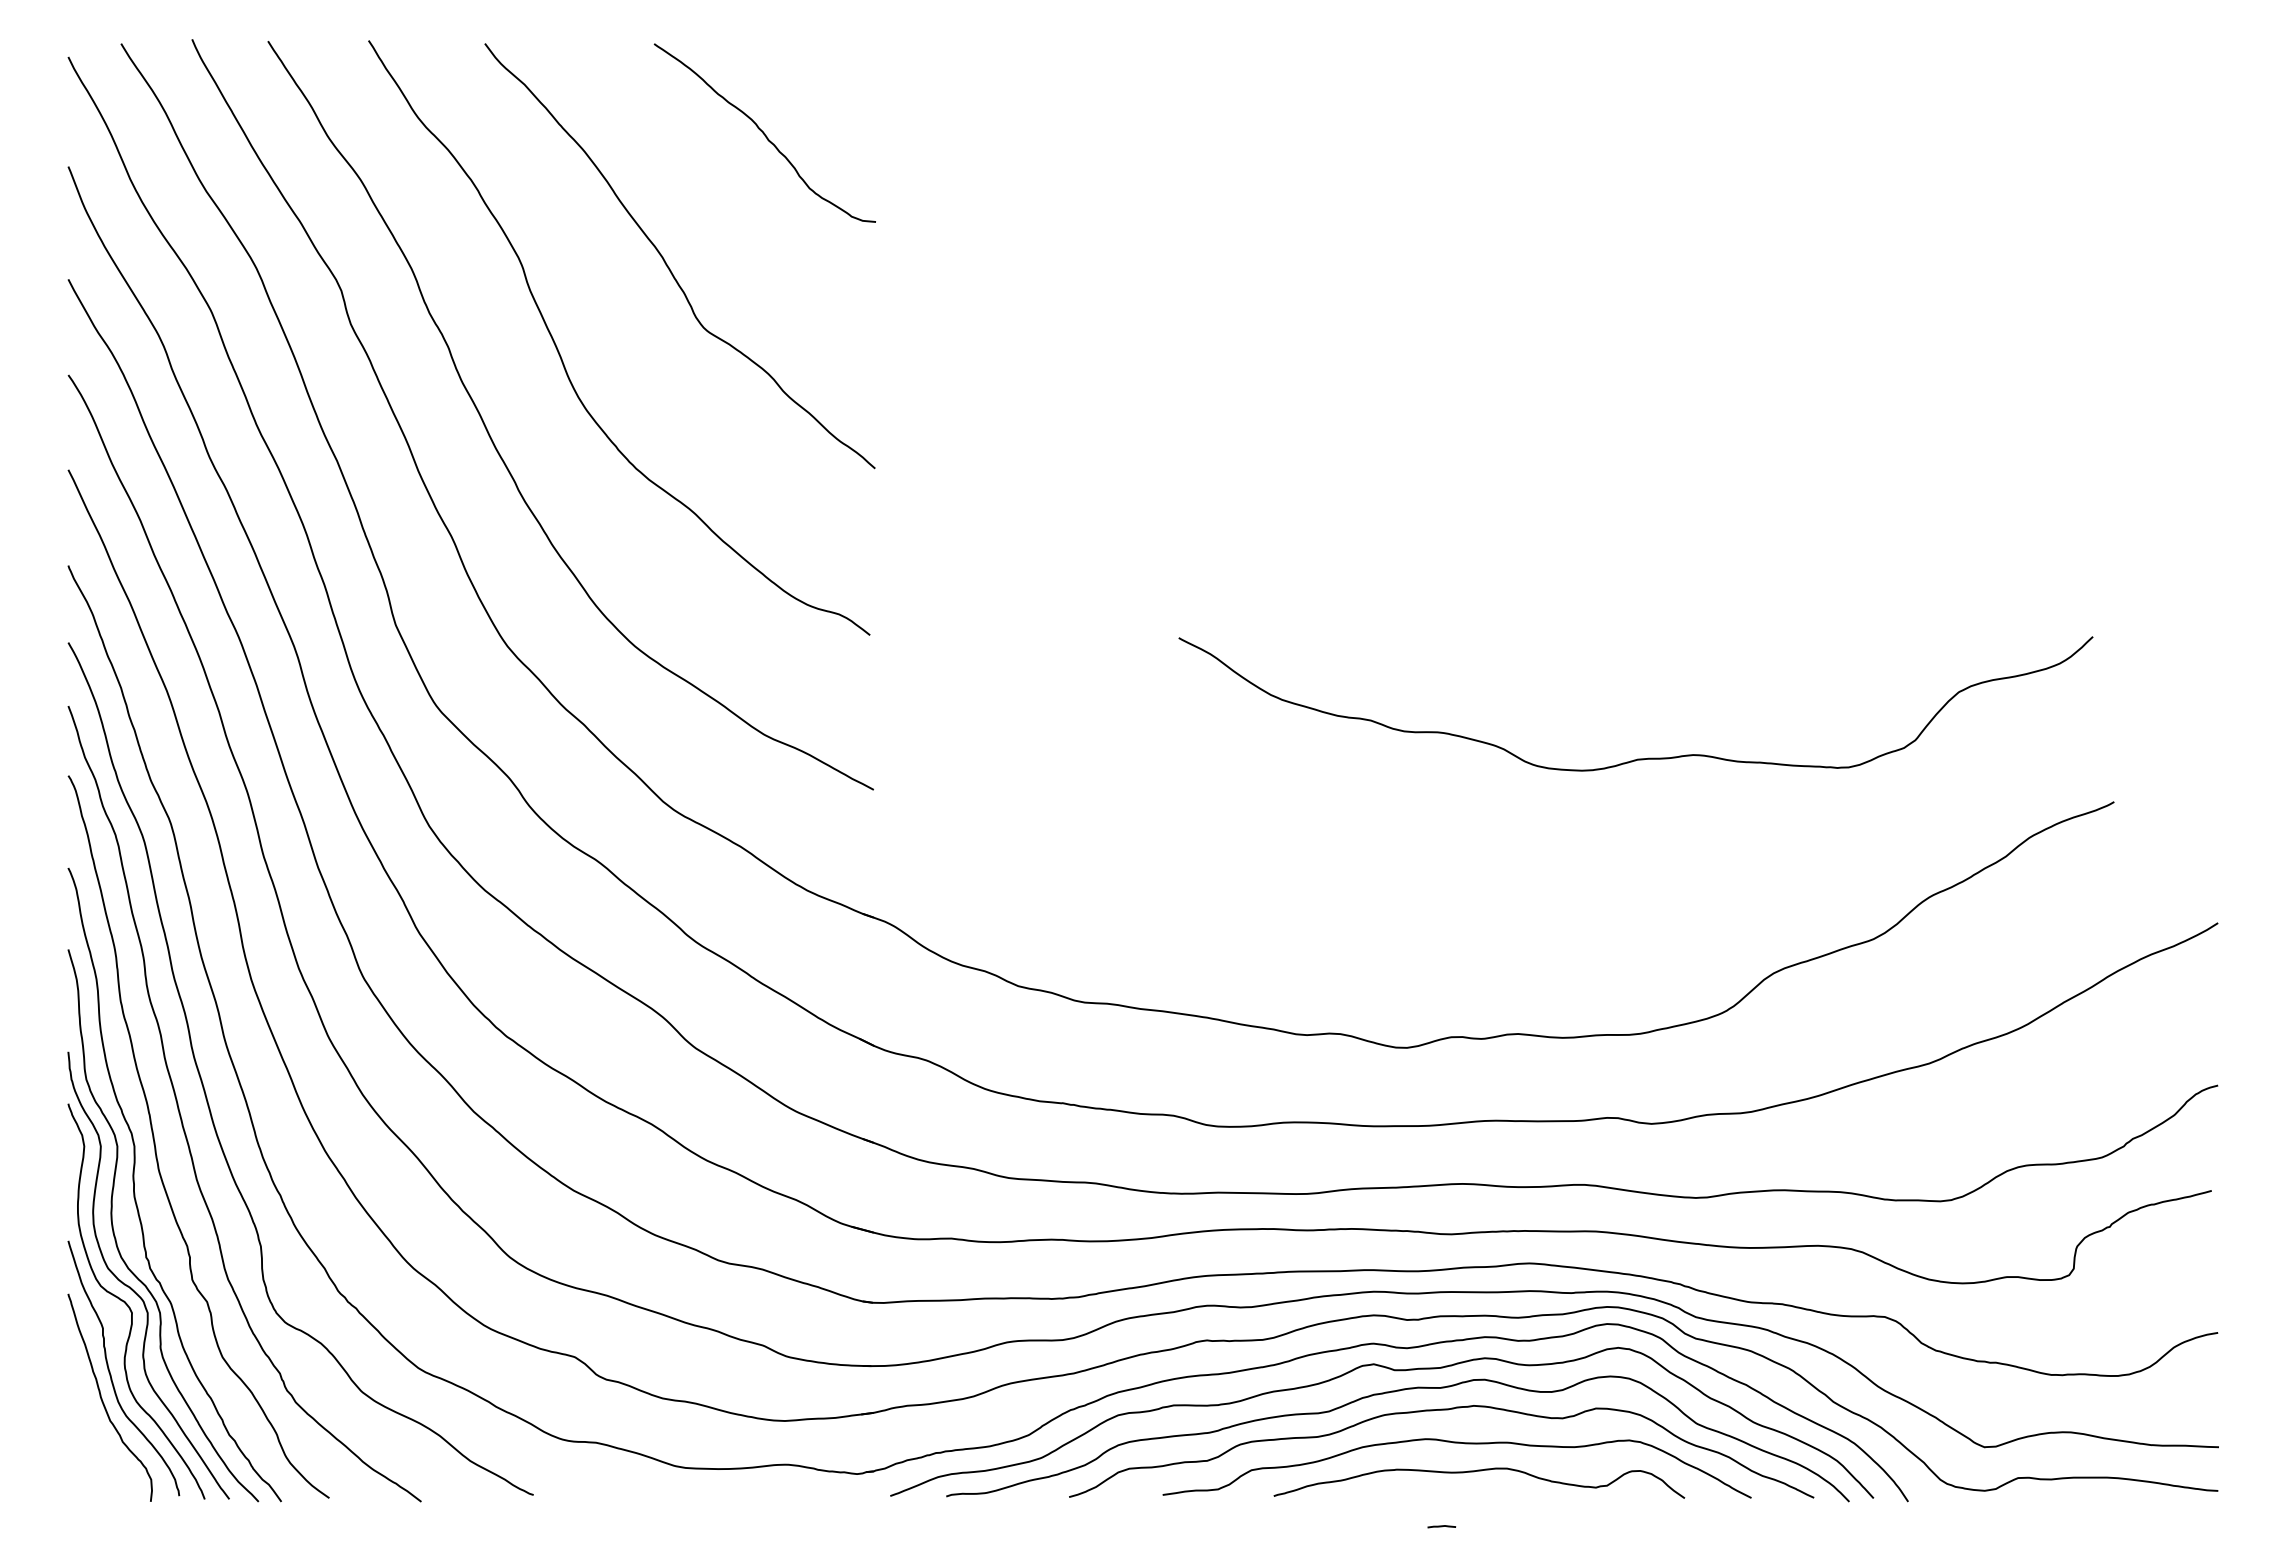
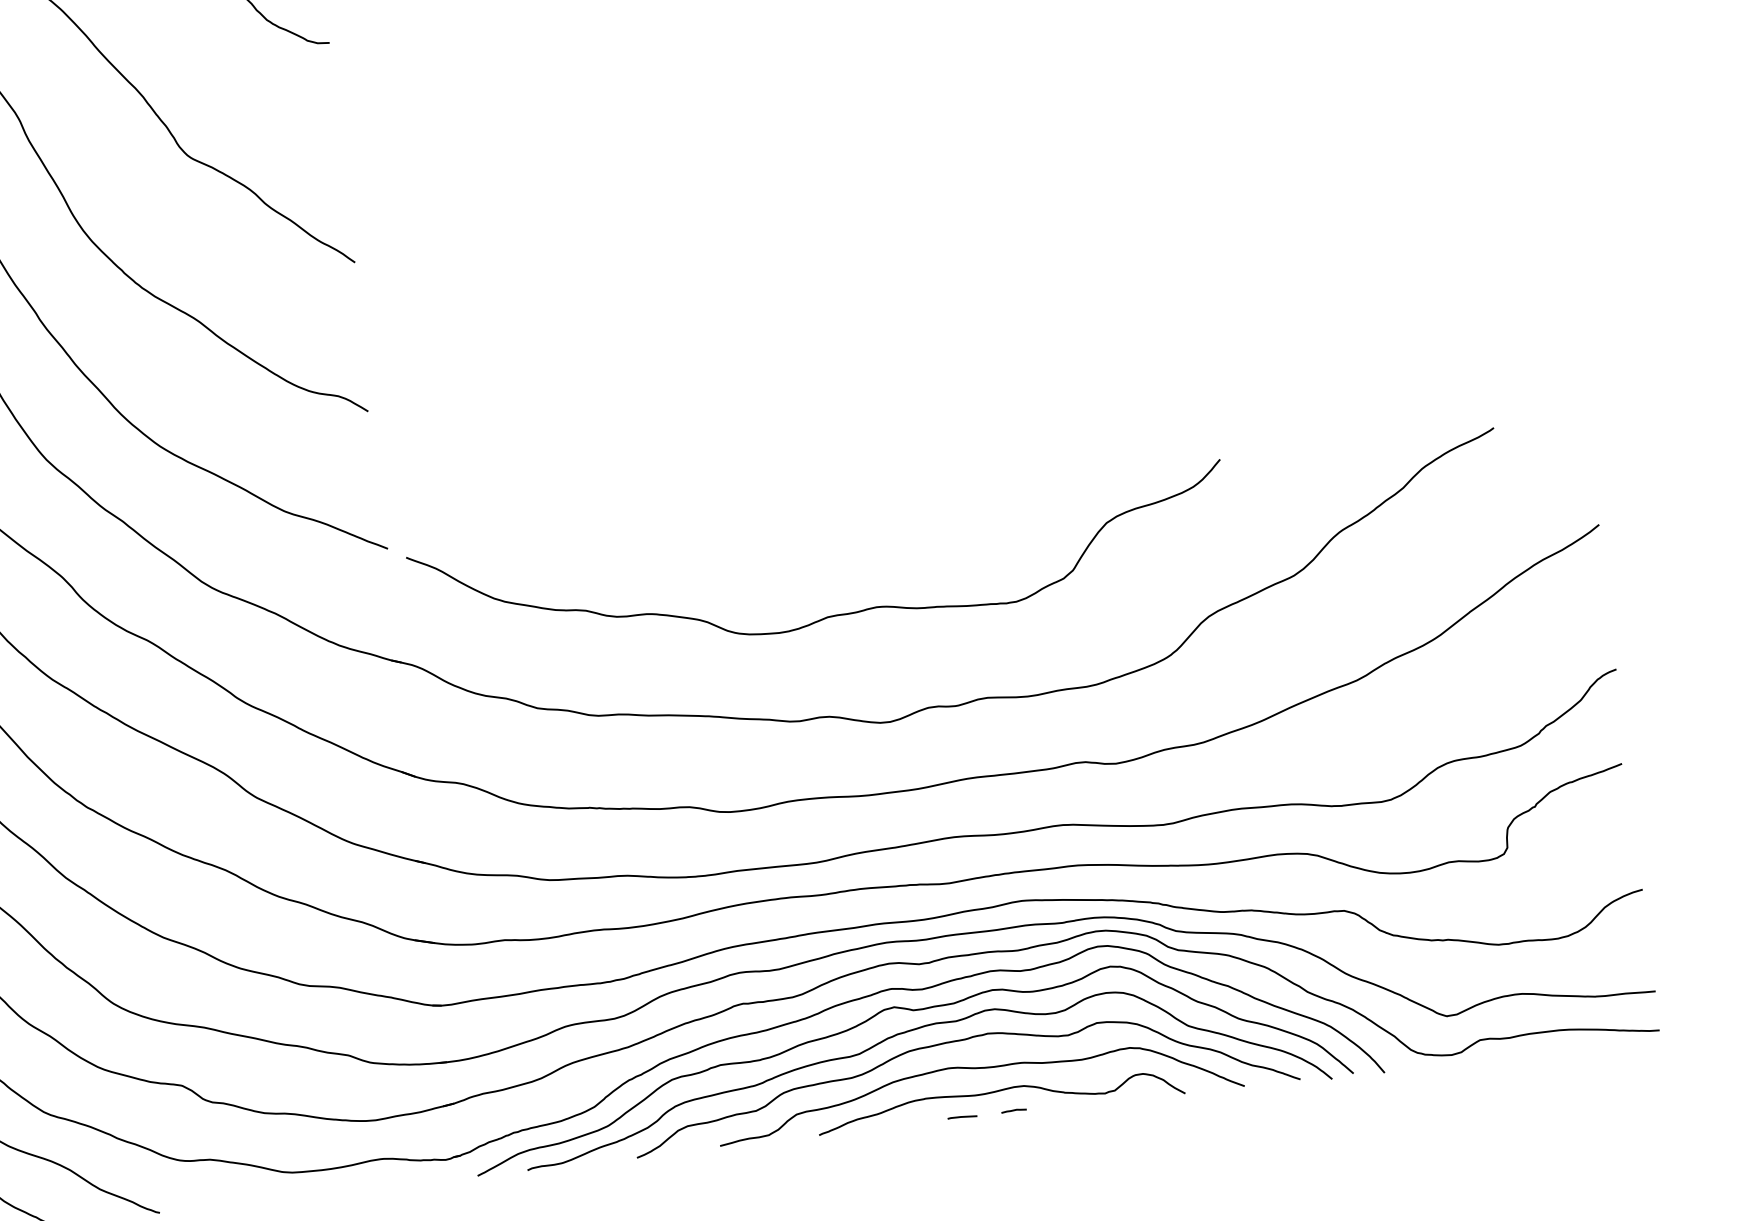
curve: (1637, 758) -> (827, 616), moved
line: (1434, 1494) -> (962, 1116), added
line: (1441, 1526) -> (1013, 1110), moved

